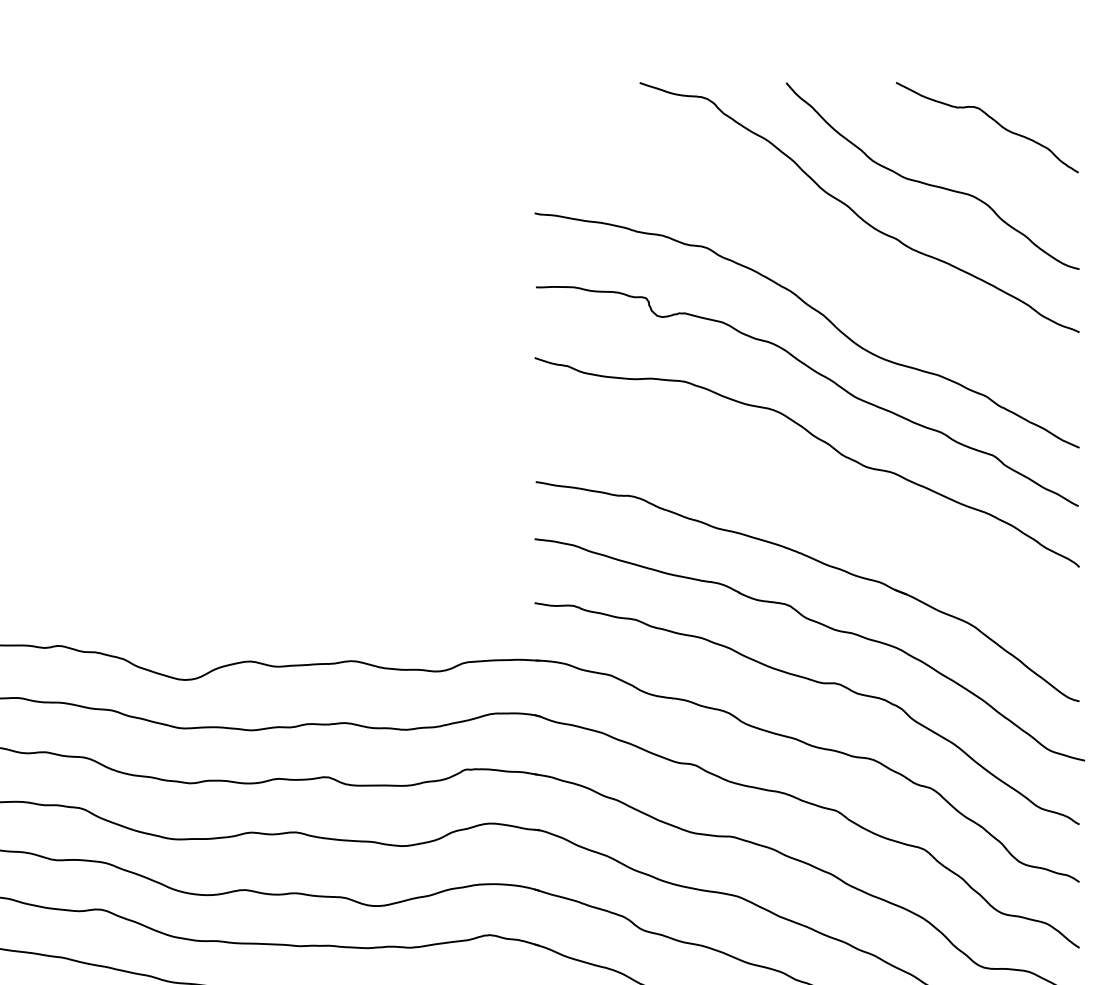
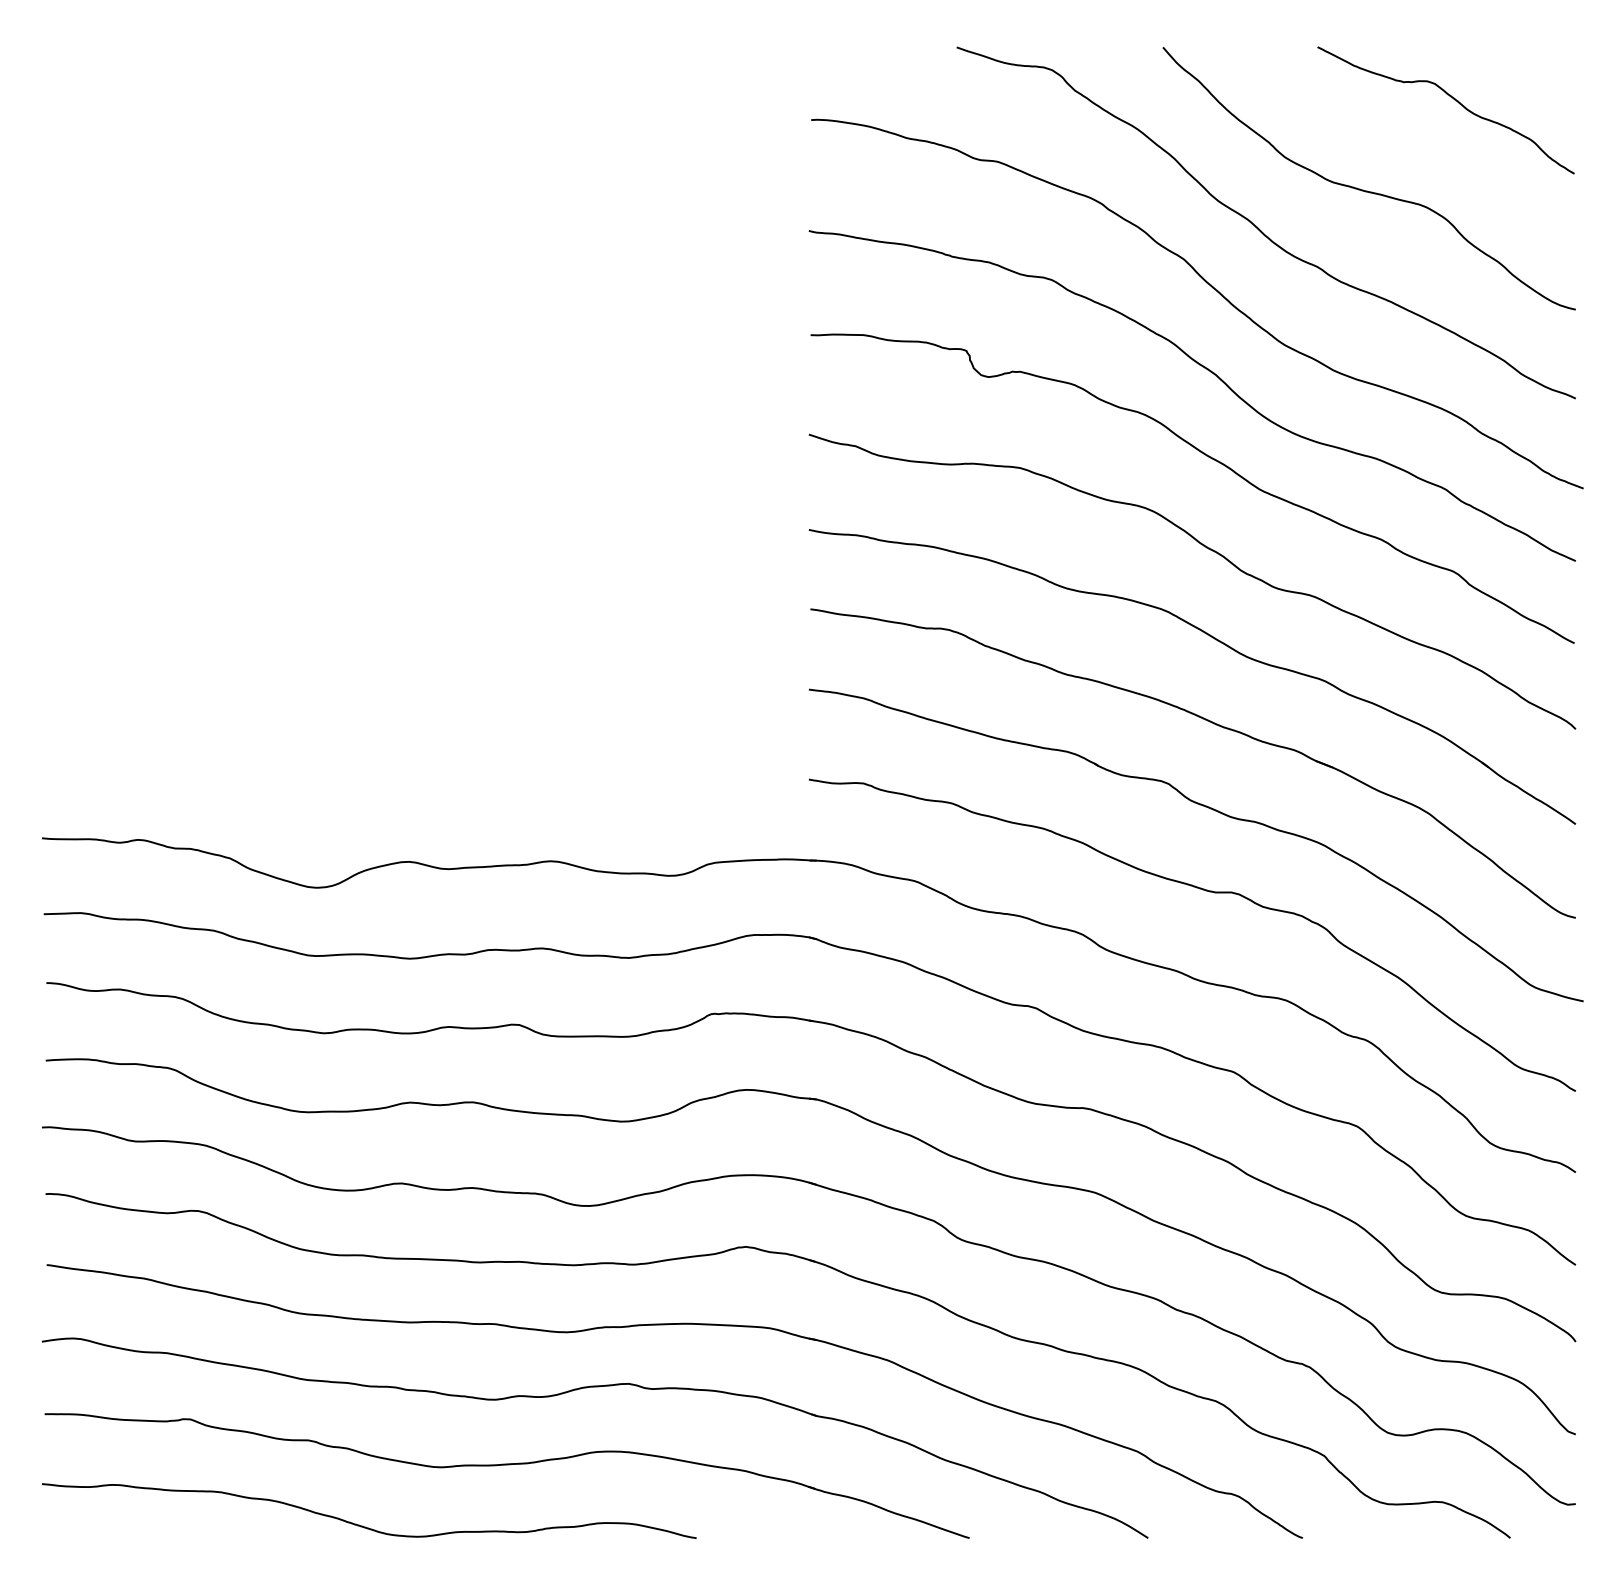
curve: (821, 254) -> (1212, 288), added
part: (821, 502) -> (1212, 638), added

